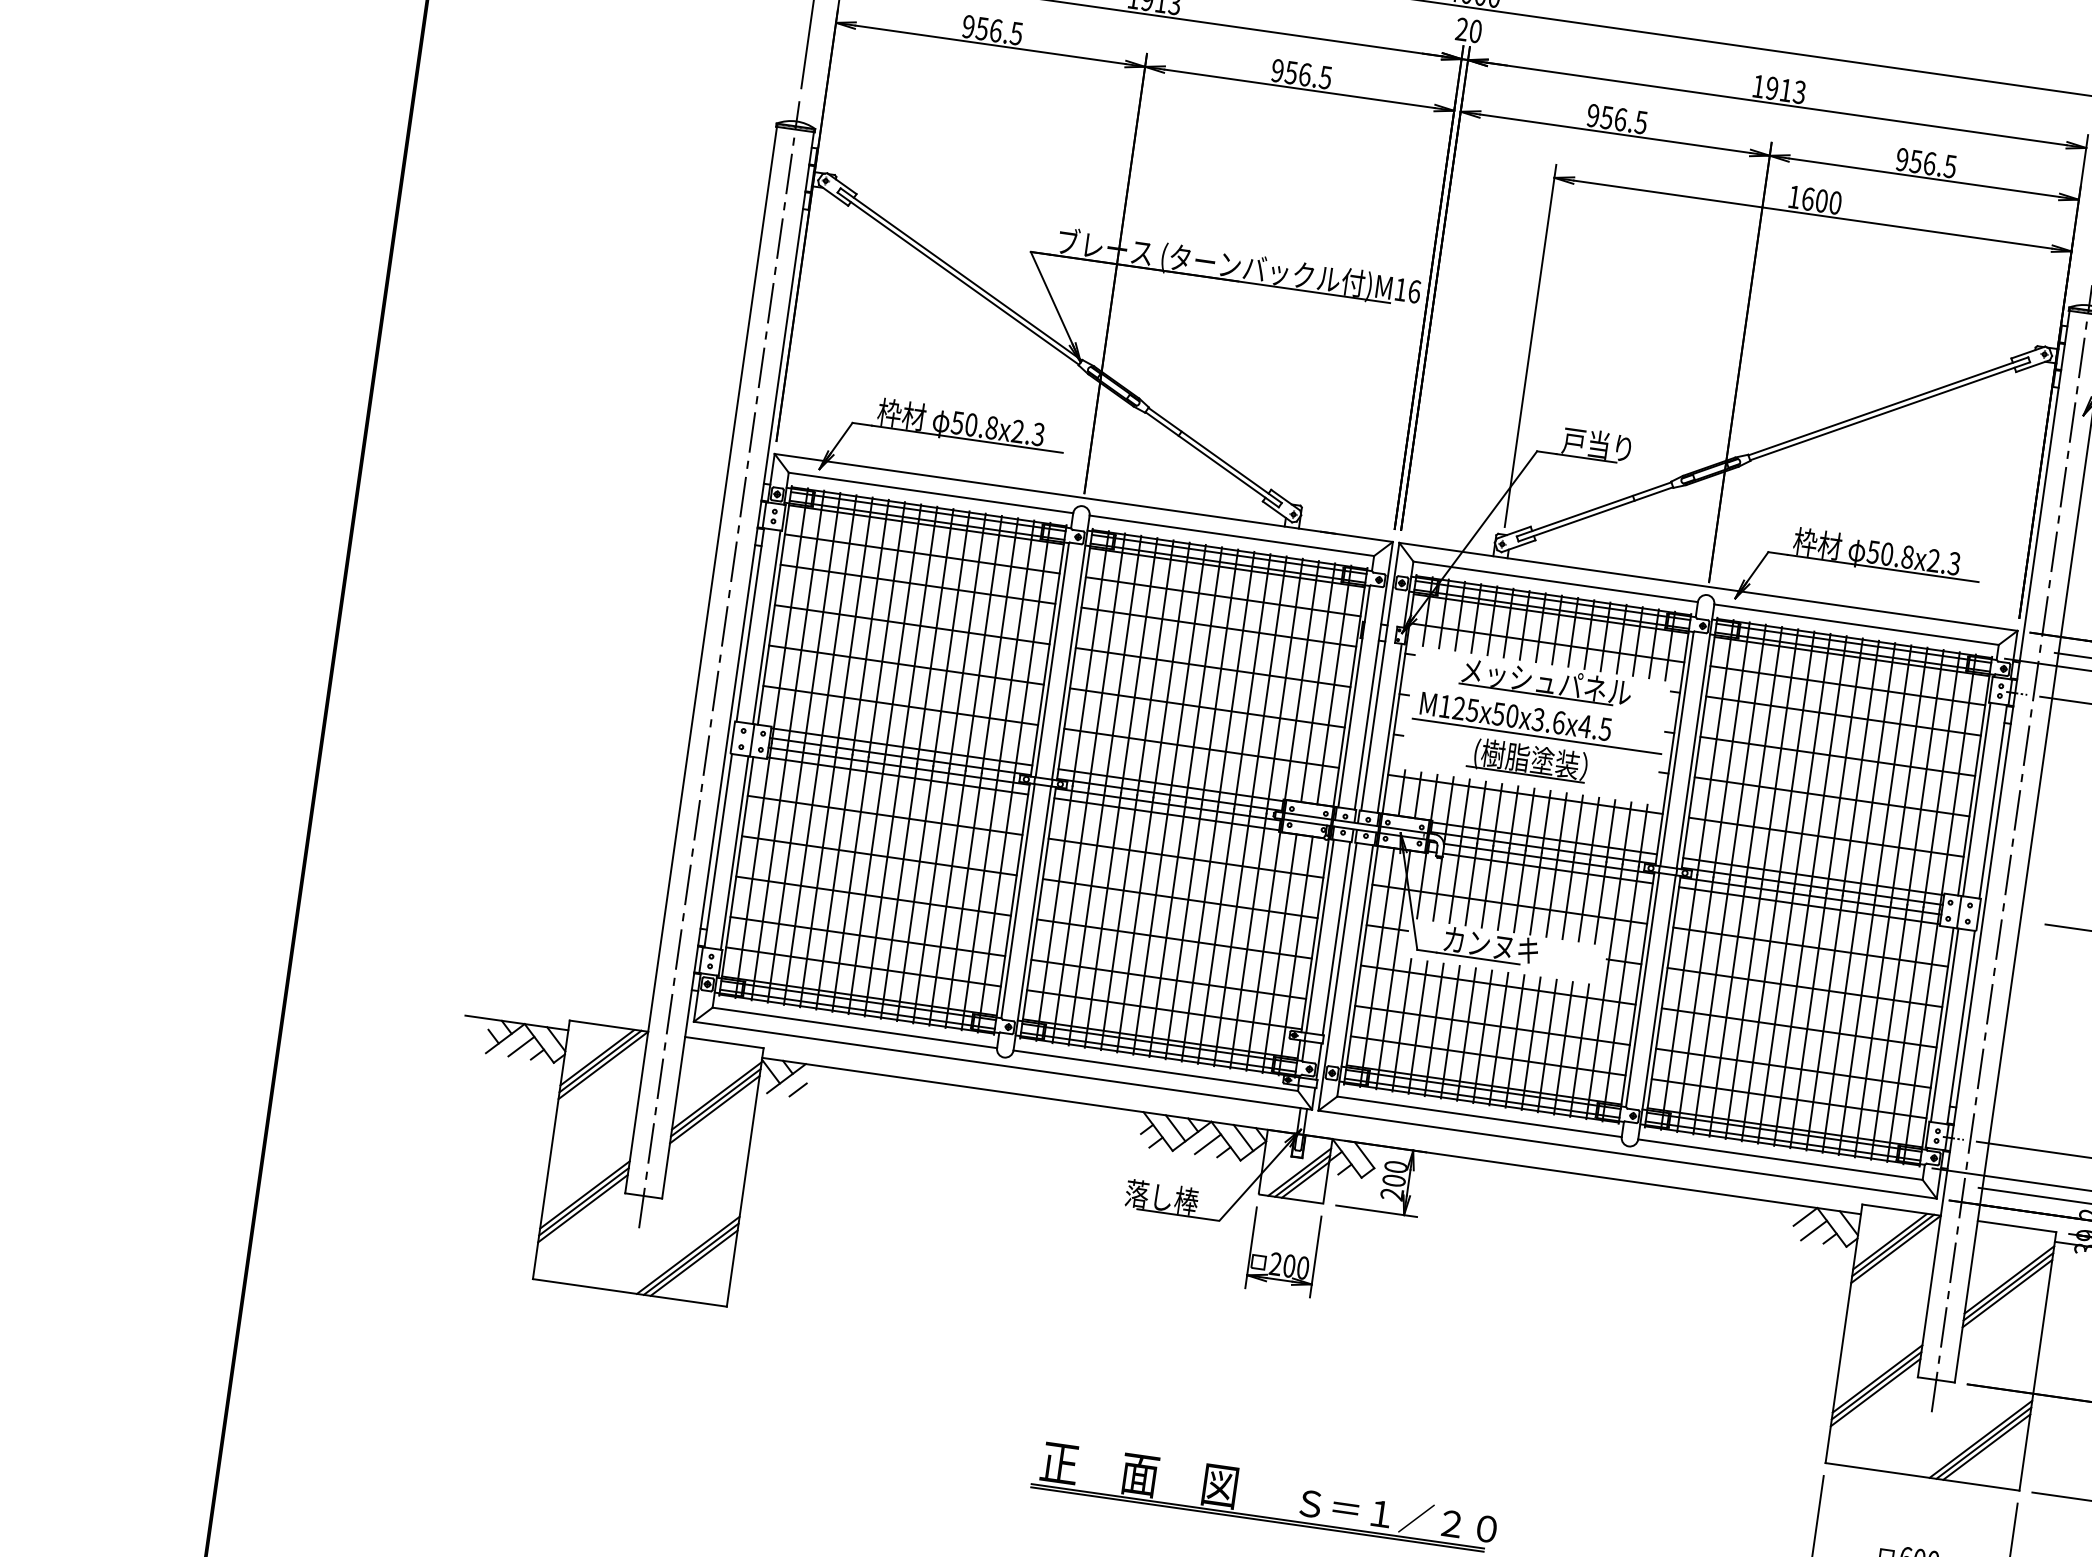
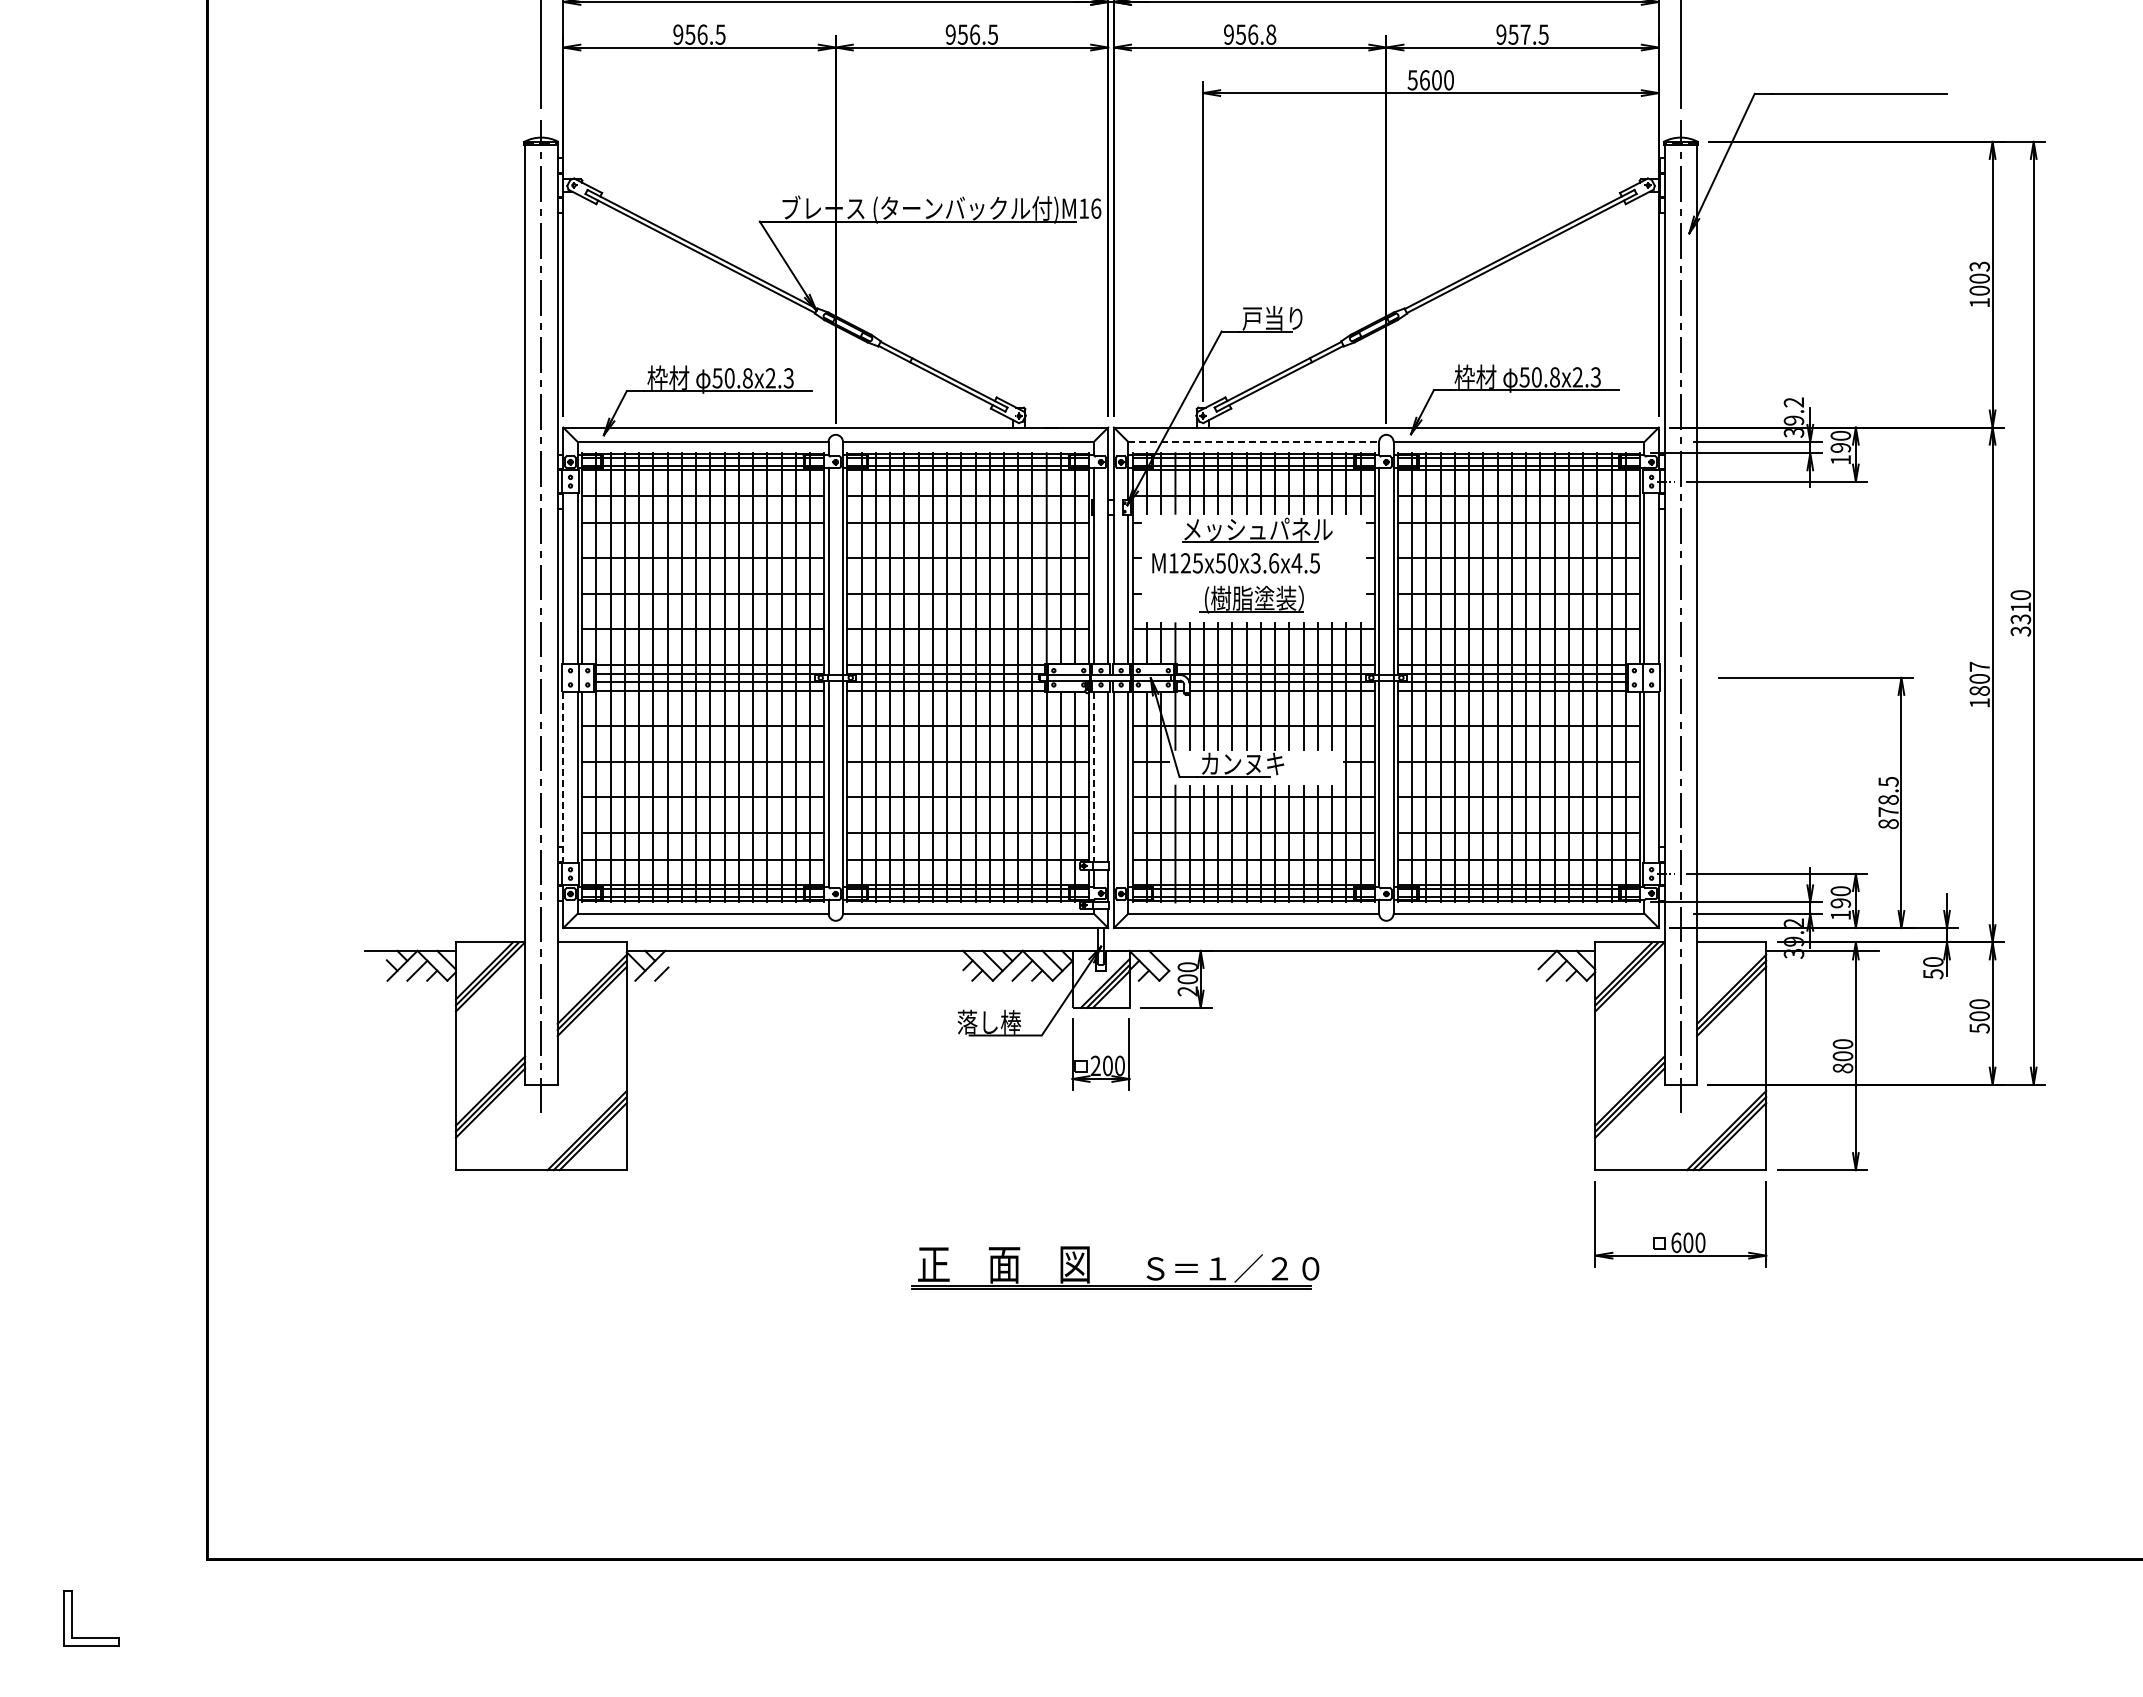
text: (1641, 122) -> (1271, 34), 956.5 -> 956.8
text: (1929, 163) -> (1525, 34), 956.5 -> 957.5
text: (1794, 197) -> (1412, 80), 1600 -> 5600
line: (1556, 582) -> (1254, 442), solid -> dashed
line: (1536, 735) -> (1256, 577), removed
line: (718, 850) -> (563, 777), solid -> dashed
line: (1319, 936) -> (1093, 777), solid -> dashed

